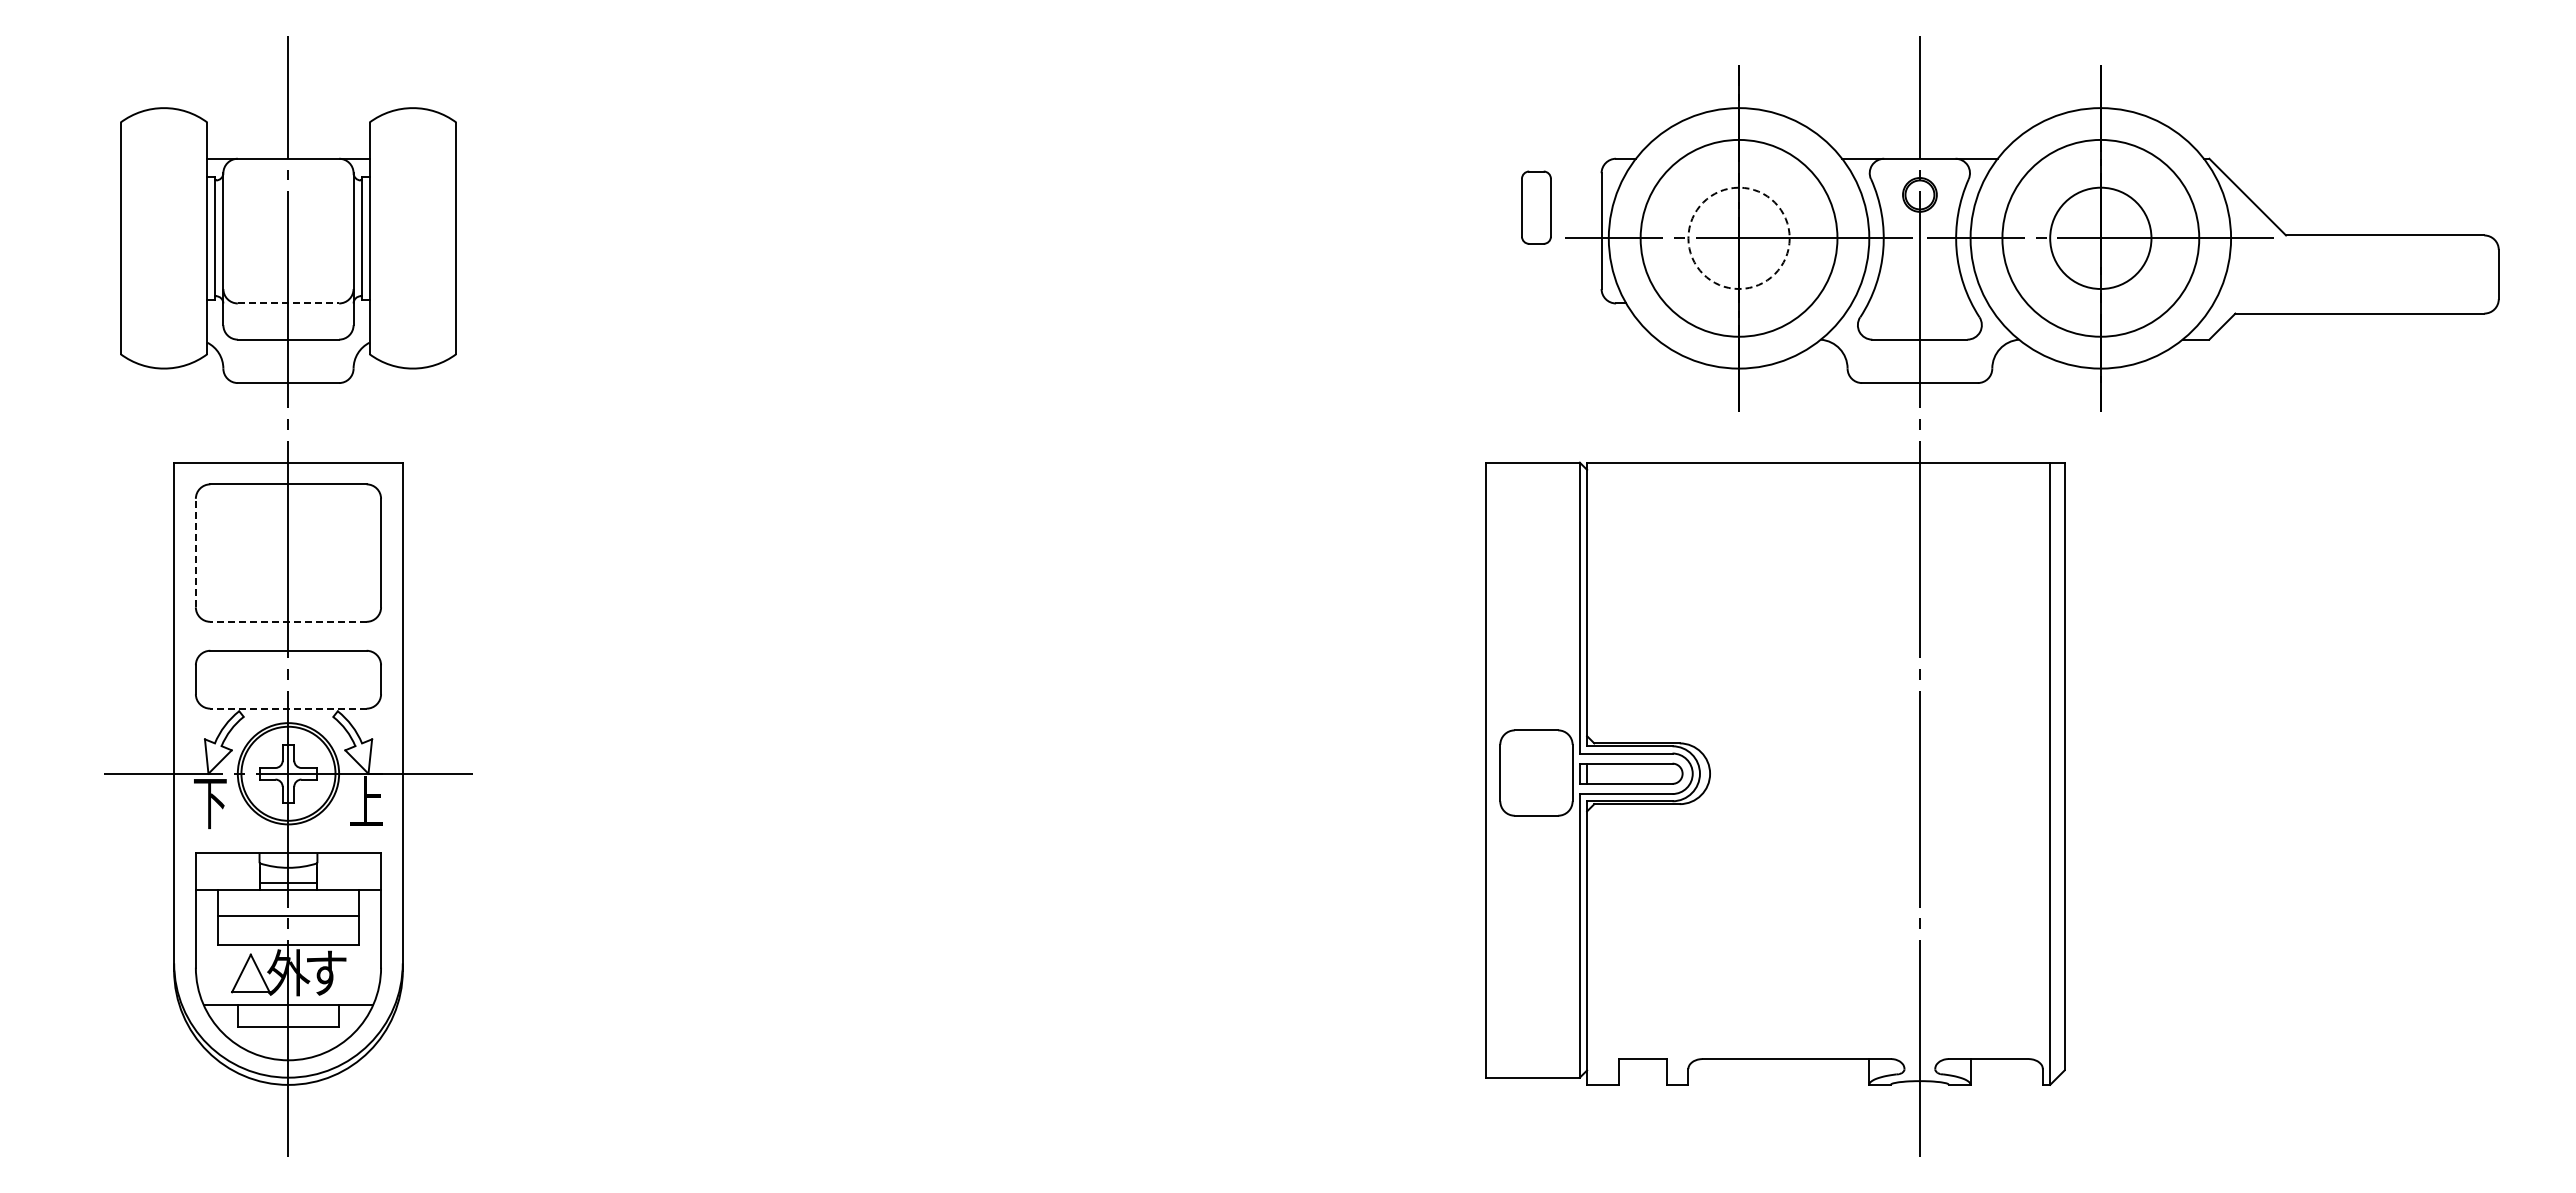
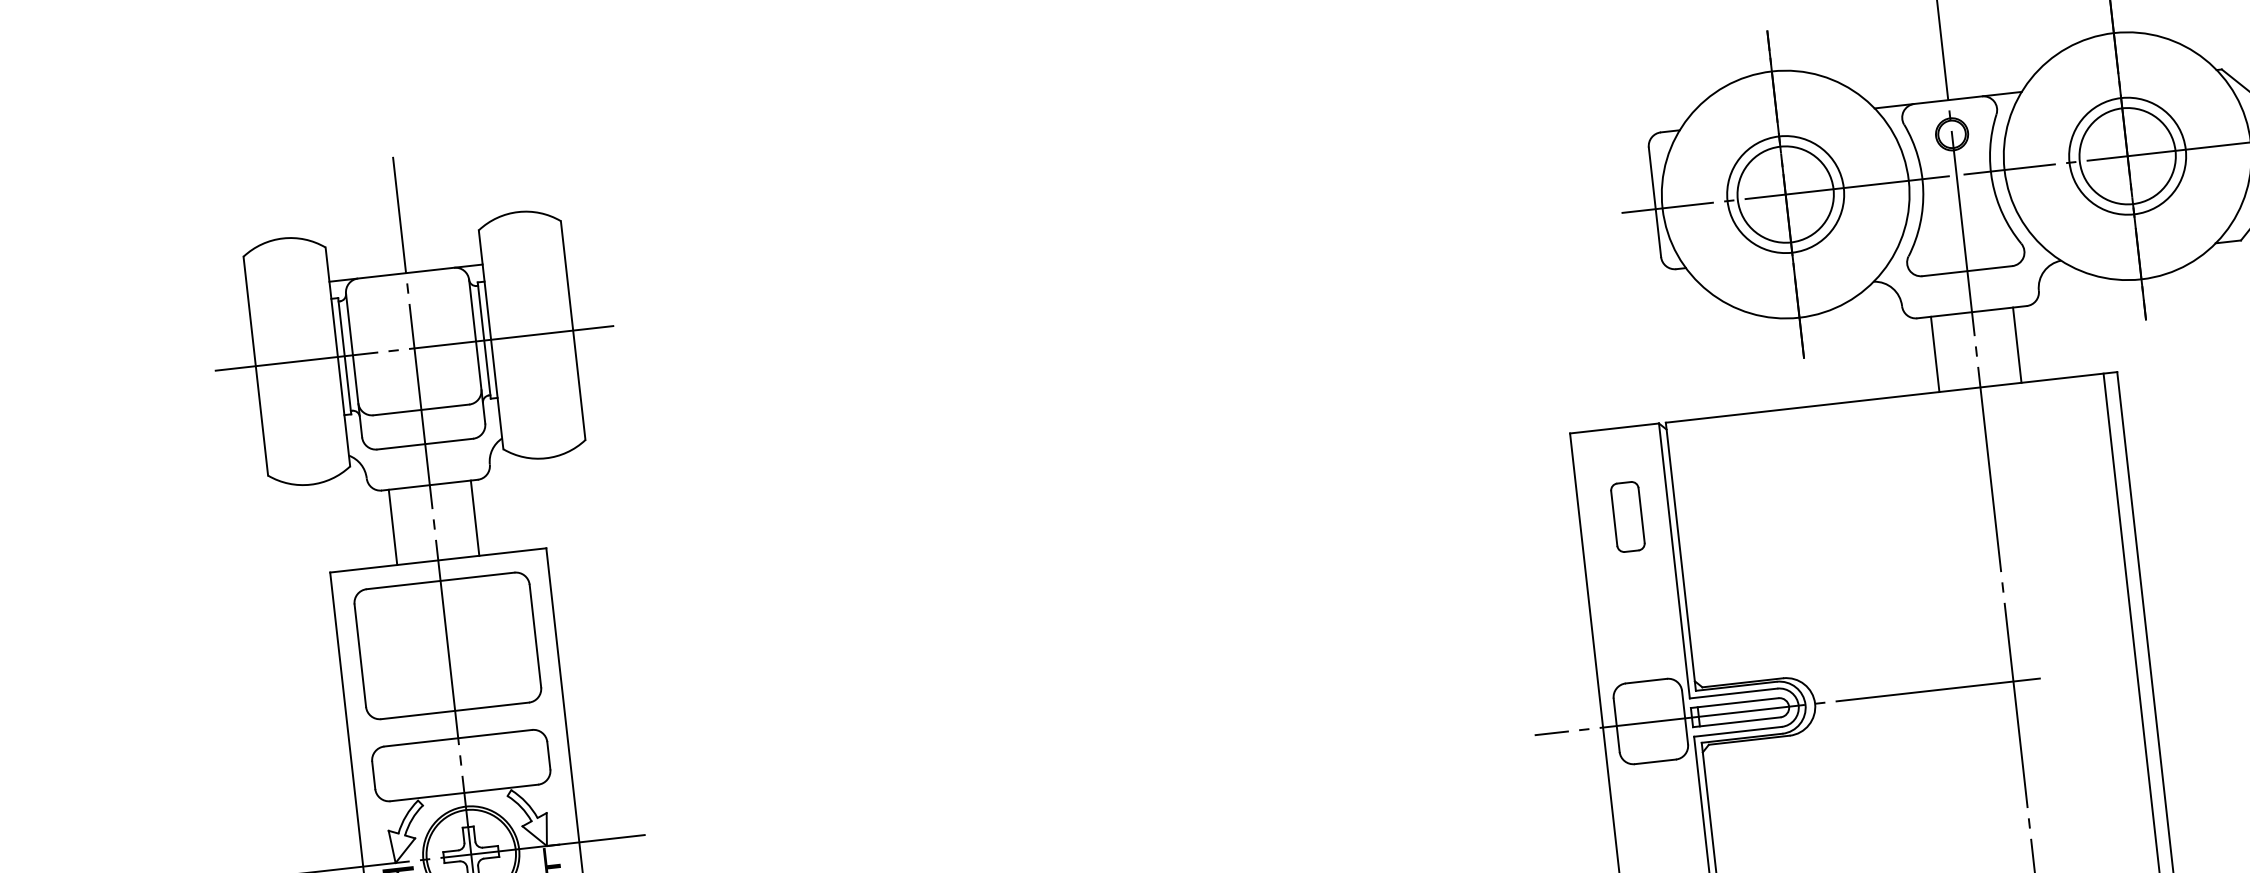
part: (1536, 207) -> (1627, 516), moved
circle: (1738, 237) -> (1785, 193), size x0.62
circle: (2100, 237) -> (2127, 155), size x0.62
line: (288, 238) -> (414, 348), added
circle: (1738, 238) -> (1785, 194), dashed -> solid
line: (288, 303) -> (421, 409), dashed -> solid
line: (245, 422) -> (393, 527), added
line: (331, 422) -> (474, 517), added
line: (1876, 422) -> (1935, 354), added
line: (1963, 422) -> (2017, 344), added
line: (195, 552) -> (359, 655), dashed -> solid
line: (287, 621) -> (454, 710), dashed -> solid
line: (287, 708) -> (463, 792), dashed -> solid
line: (1680, 773) -> (1787, 706), added

